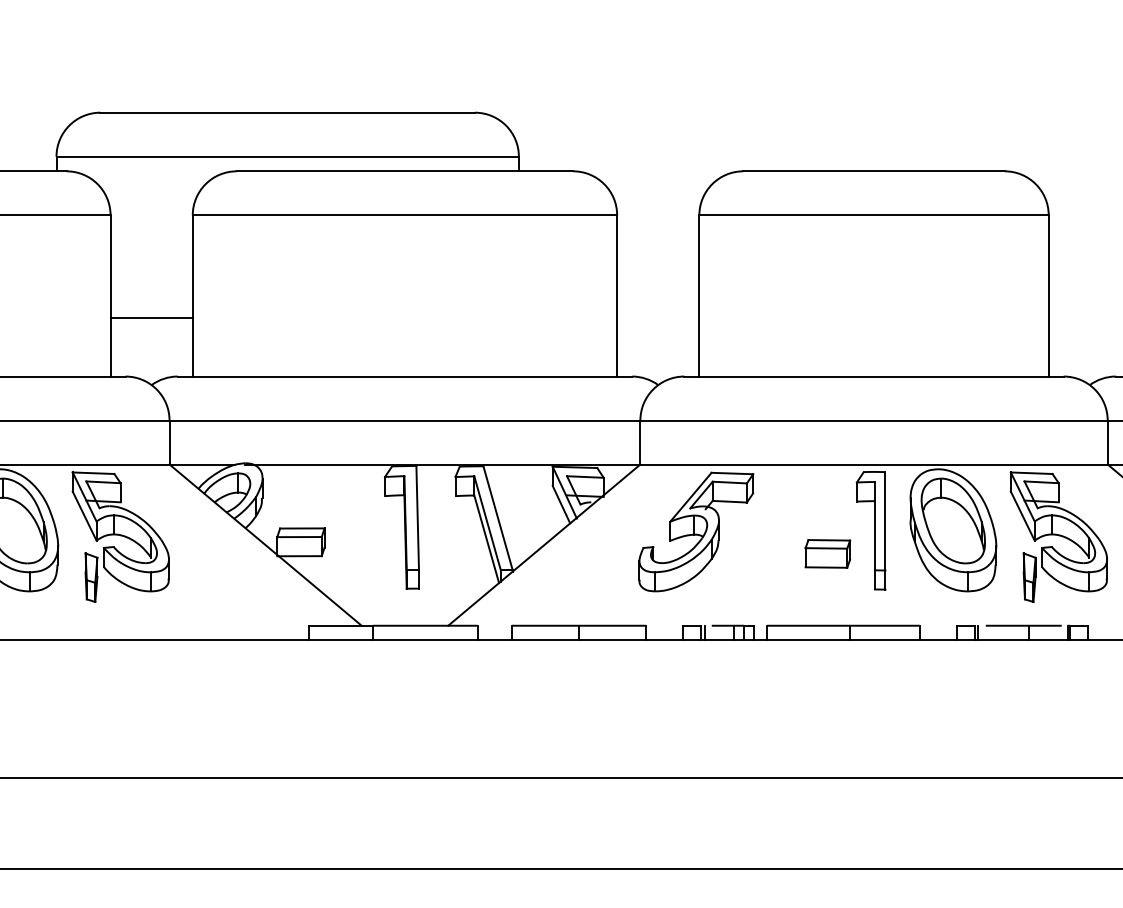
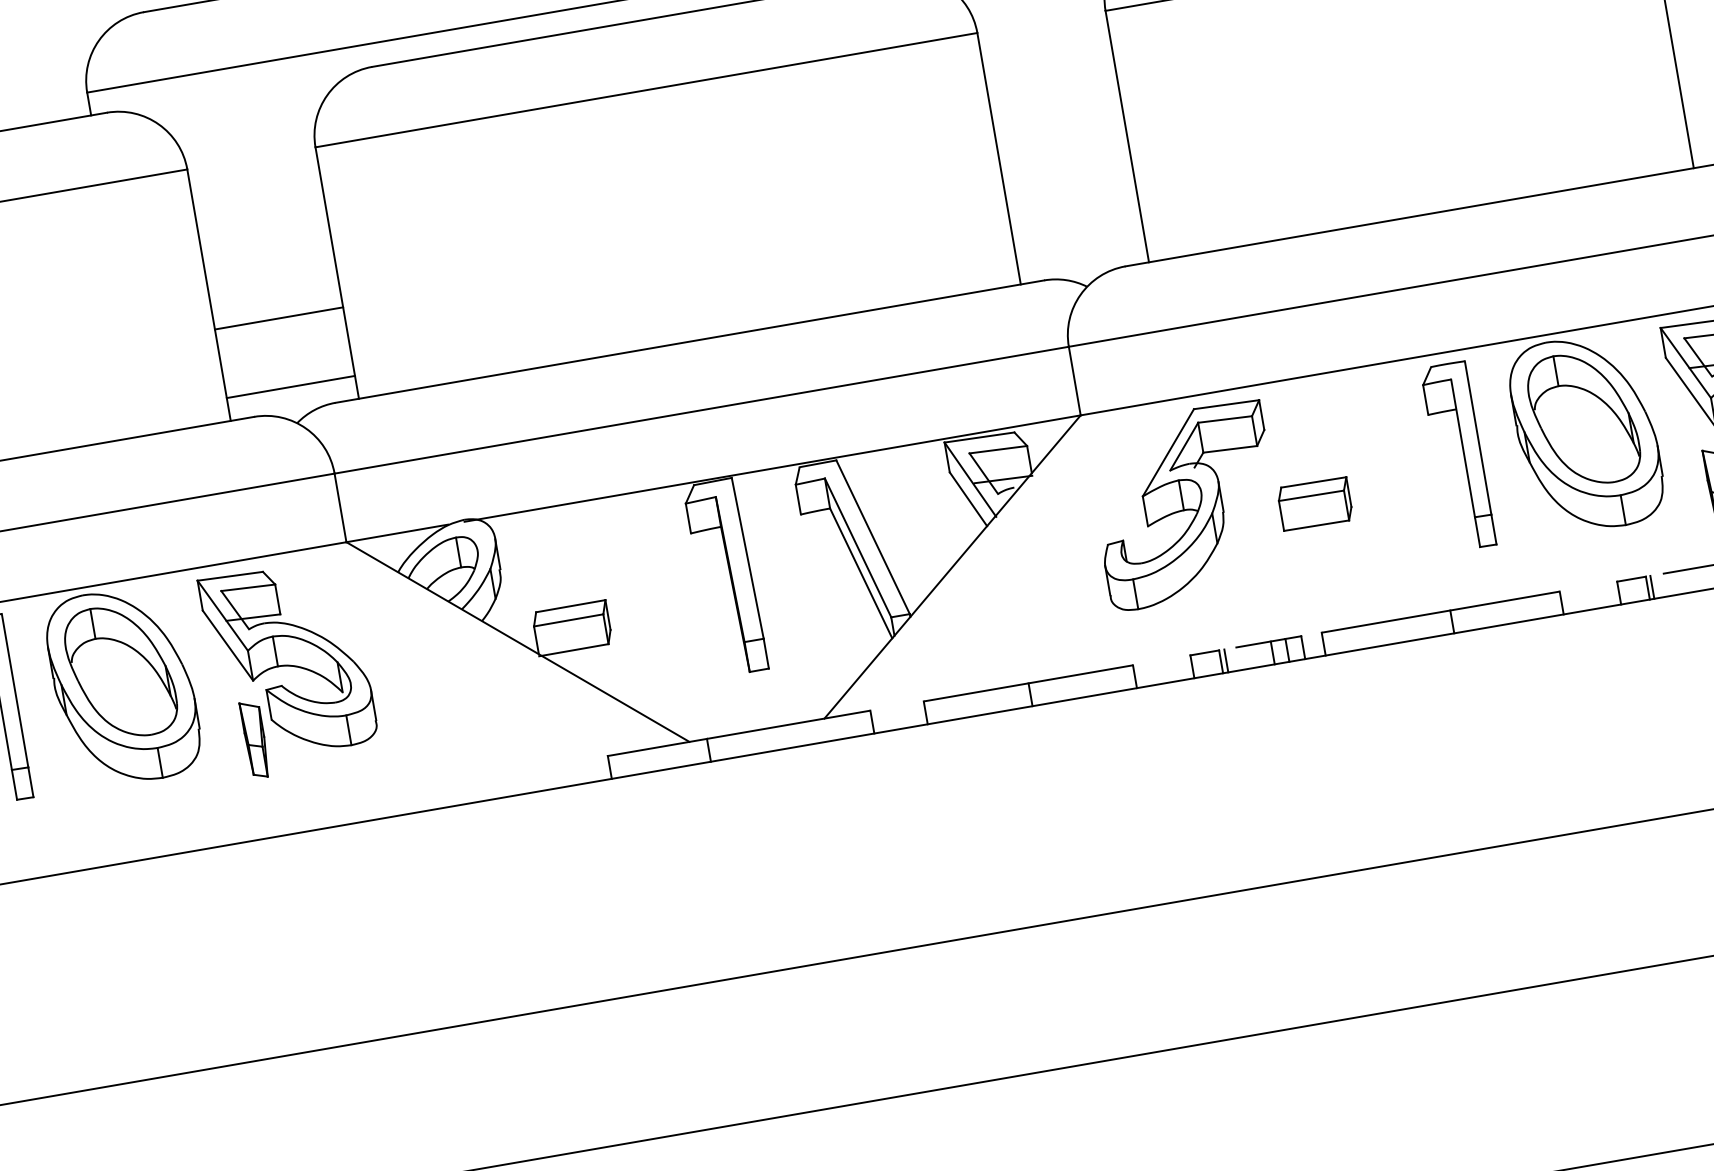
line: (151, 361) -> (290, 386), added
part: (827, 553) -> (1314, 503), moved

